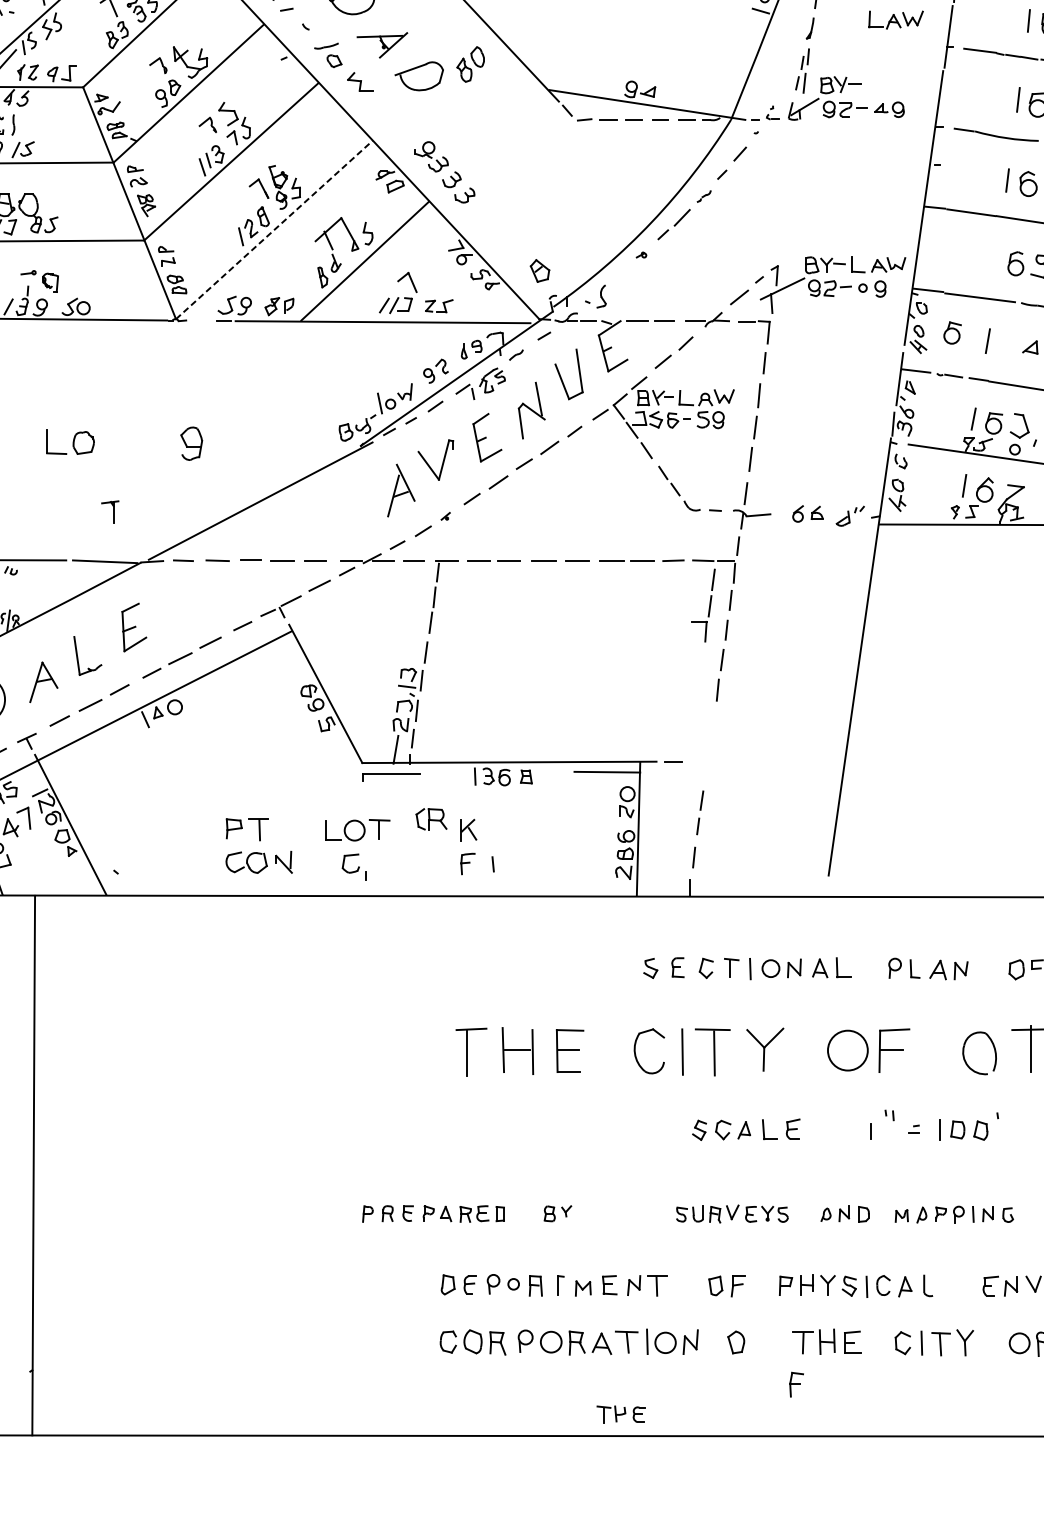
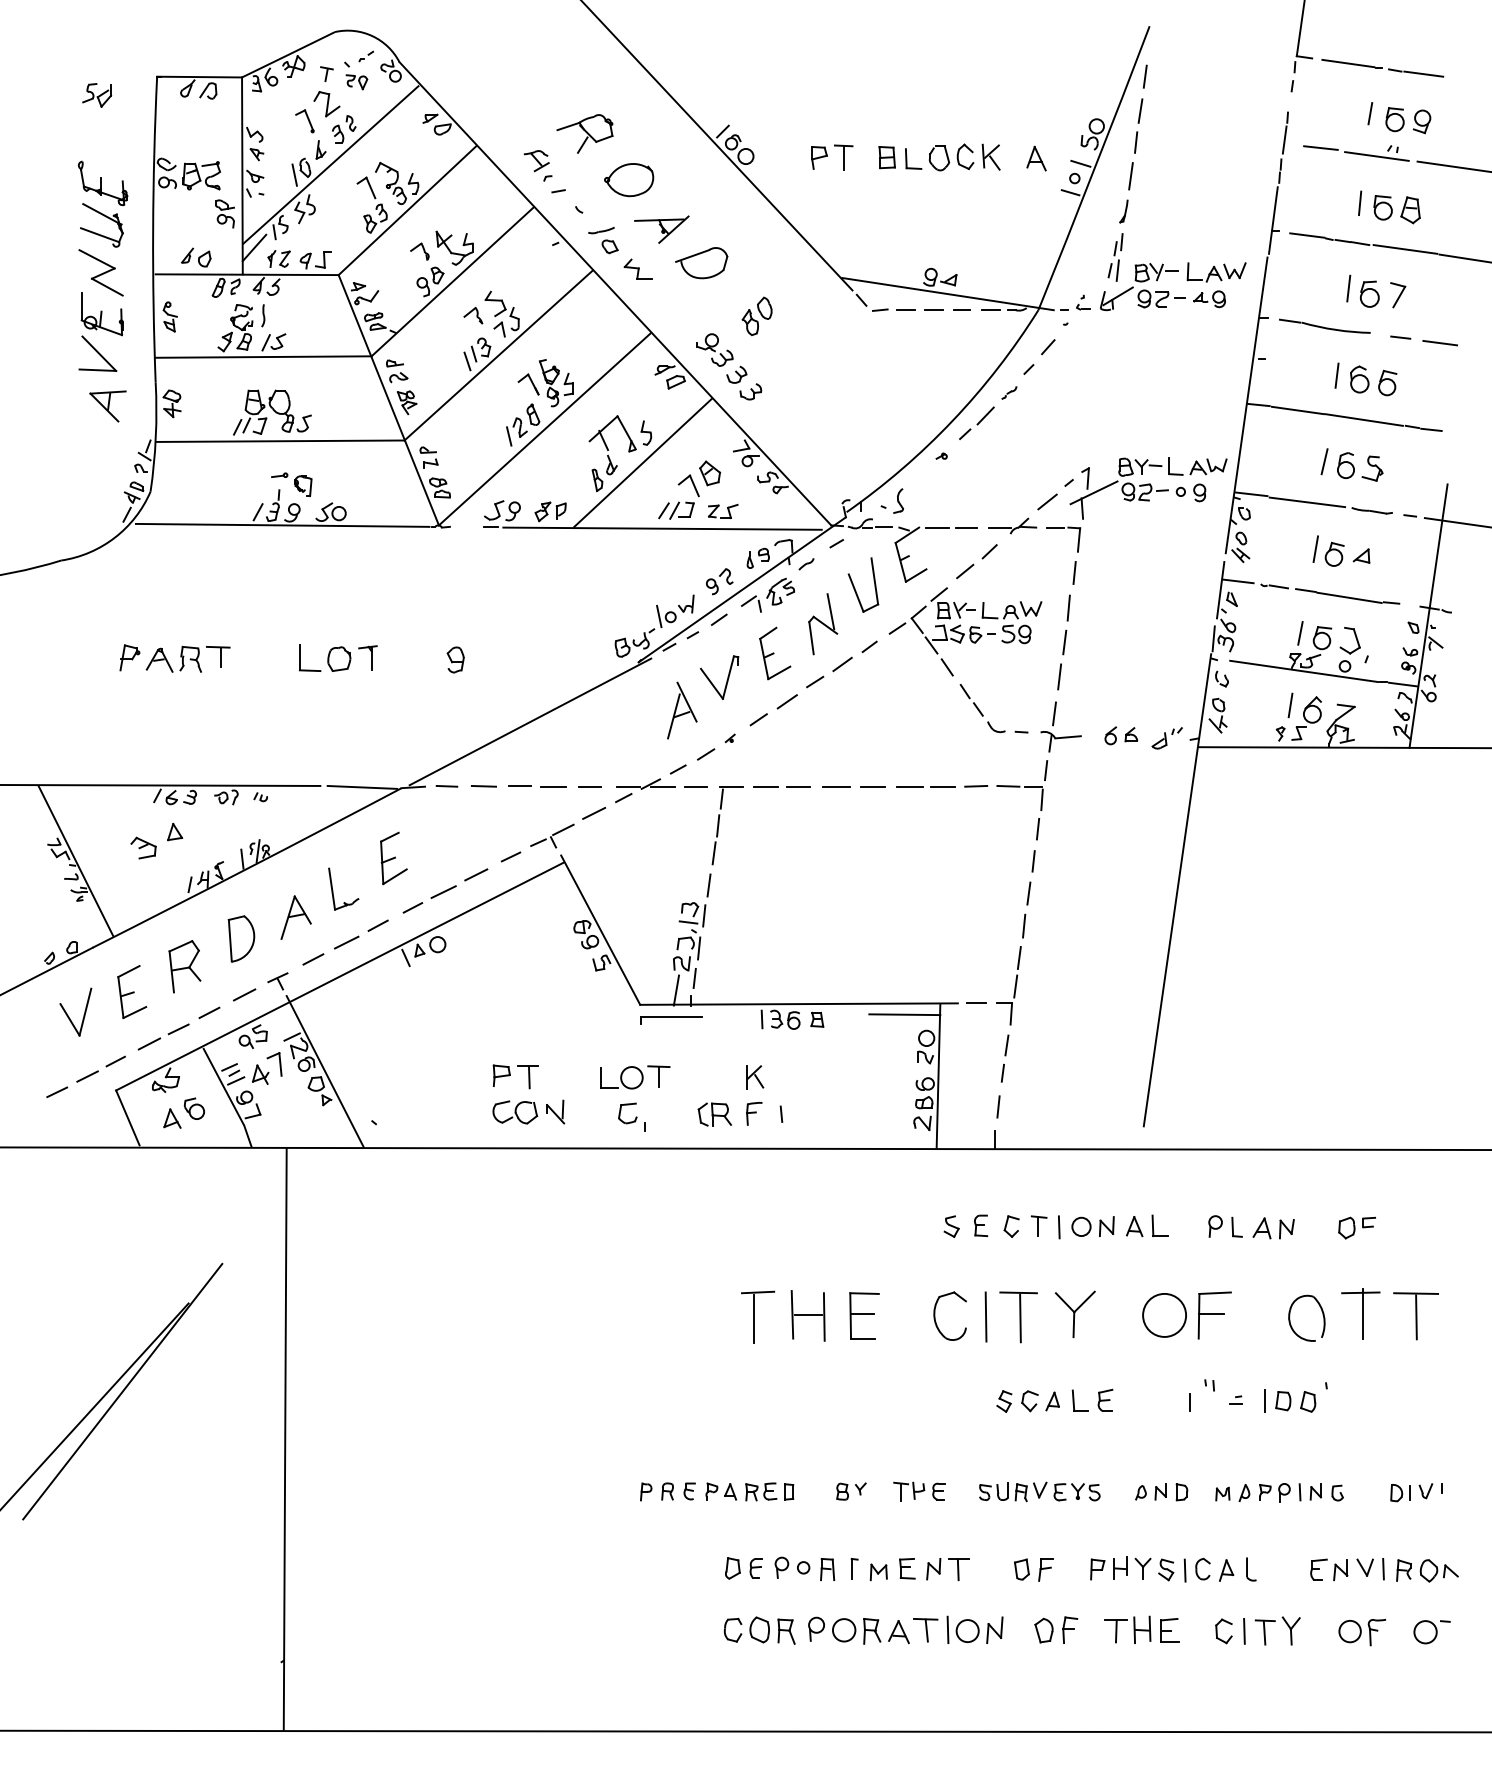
part: (895, 20) -> (1216, 272), moved
part: (470, 63) -> (756, 315), moved
line: (274, 229) -> (545, 428), dashed -> solid
line: (995, 259) -> (1324, 461), added
part: (540, 271) -> (710, 473), moved
part: (952, 332) -> (1334, 553), moved
part: (191, 443) -> (455, 659), size x0.71
part: (109, 511) -> (367, 657), moved
part: (708, 606) -> (1014, 986), moved
part: (431, 819) -> (714, 1114), moved
part: (796, 1384) -> (1070, 1629), moved
part: (620, 1414) -> (919, 1491), moved

